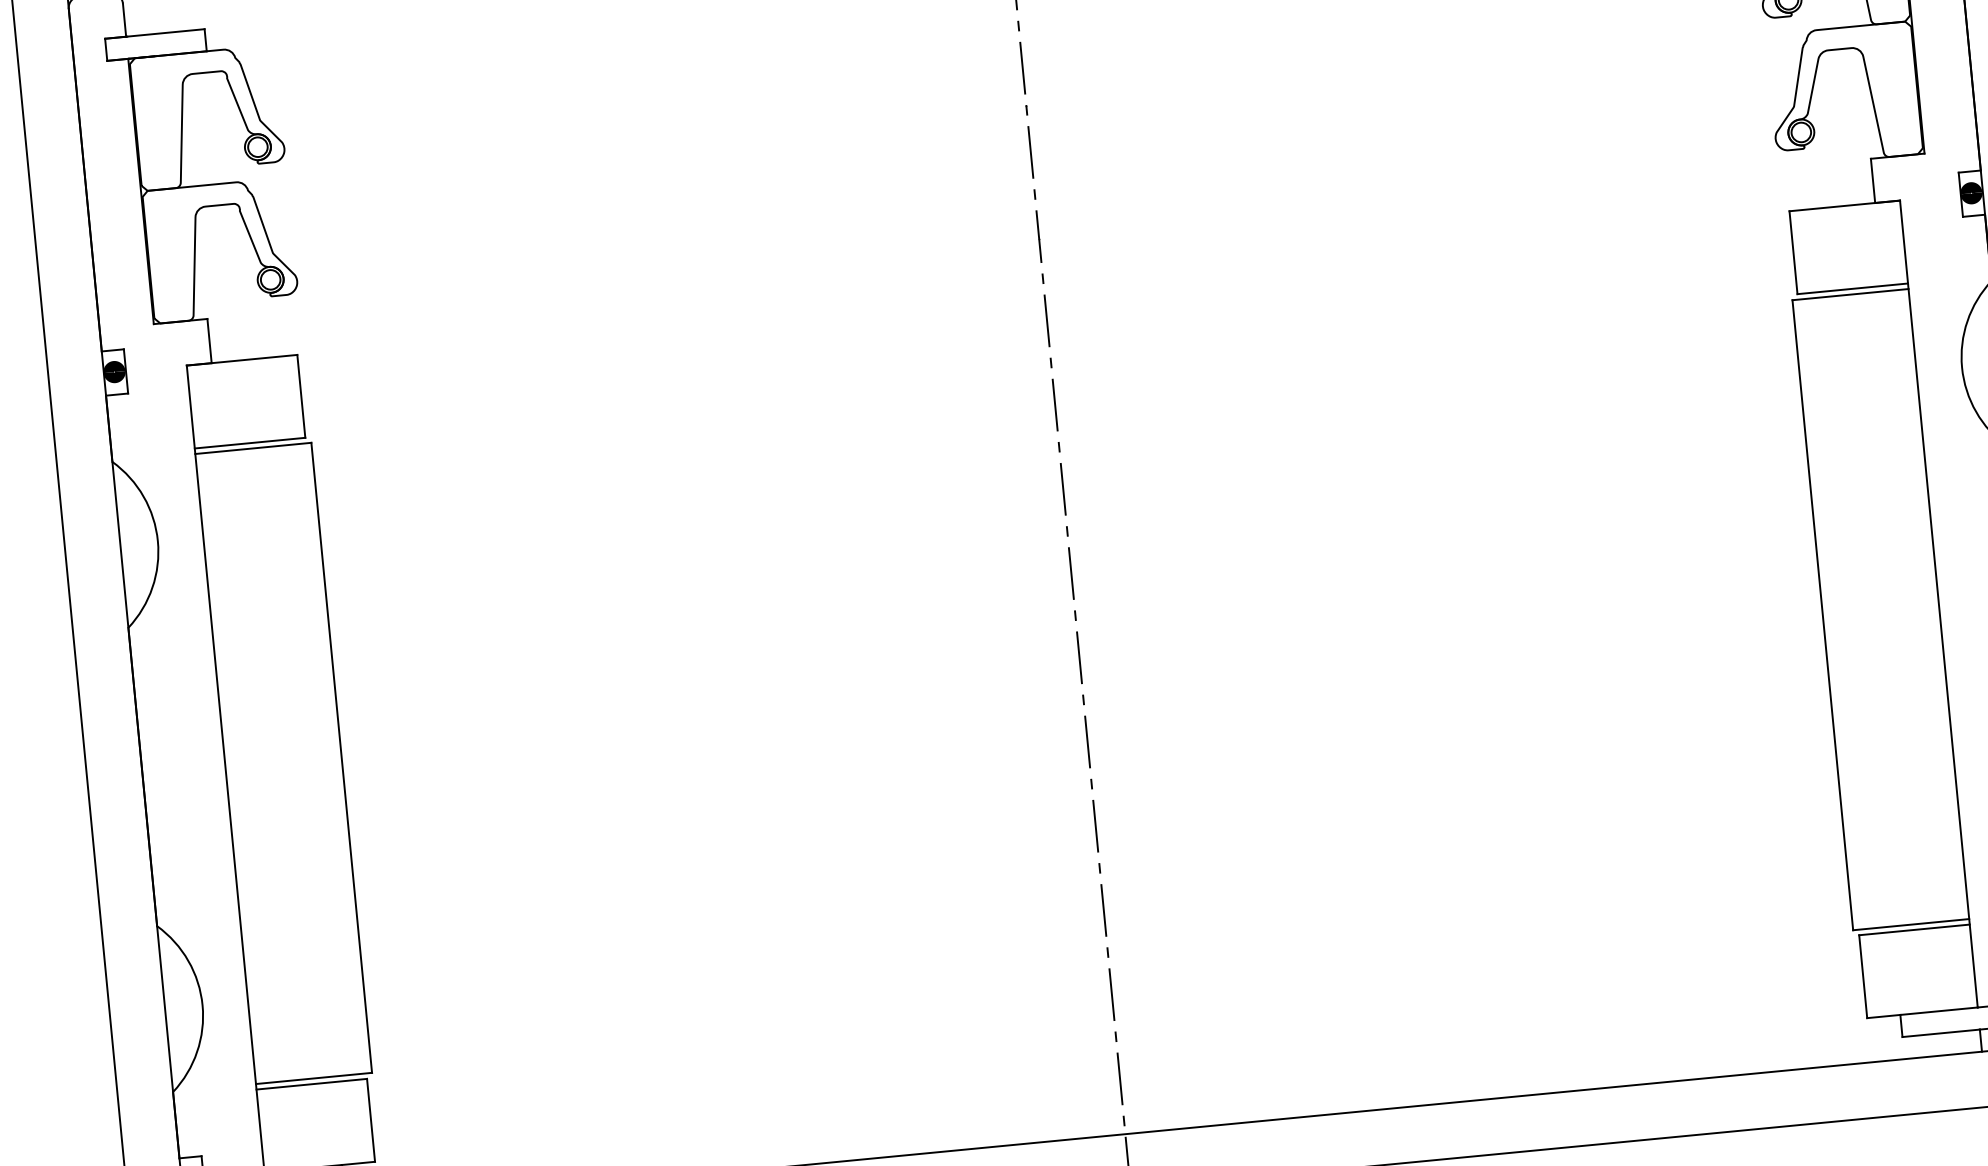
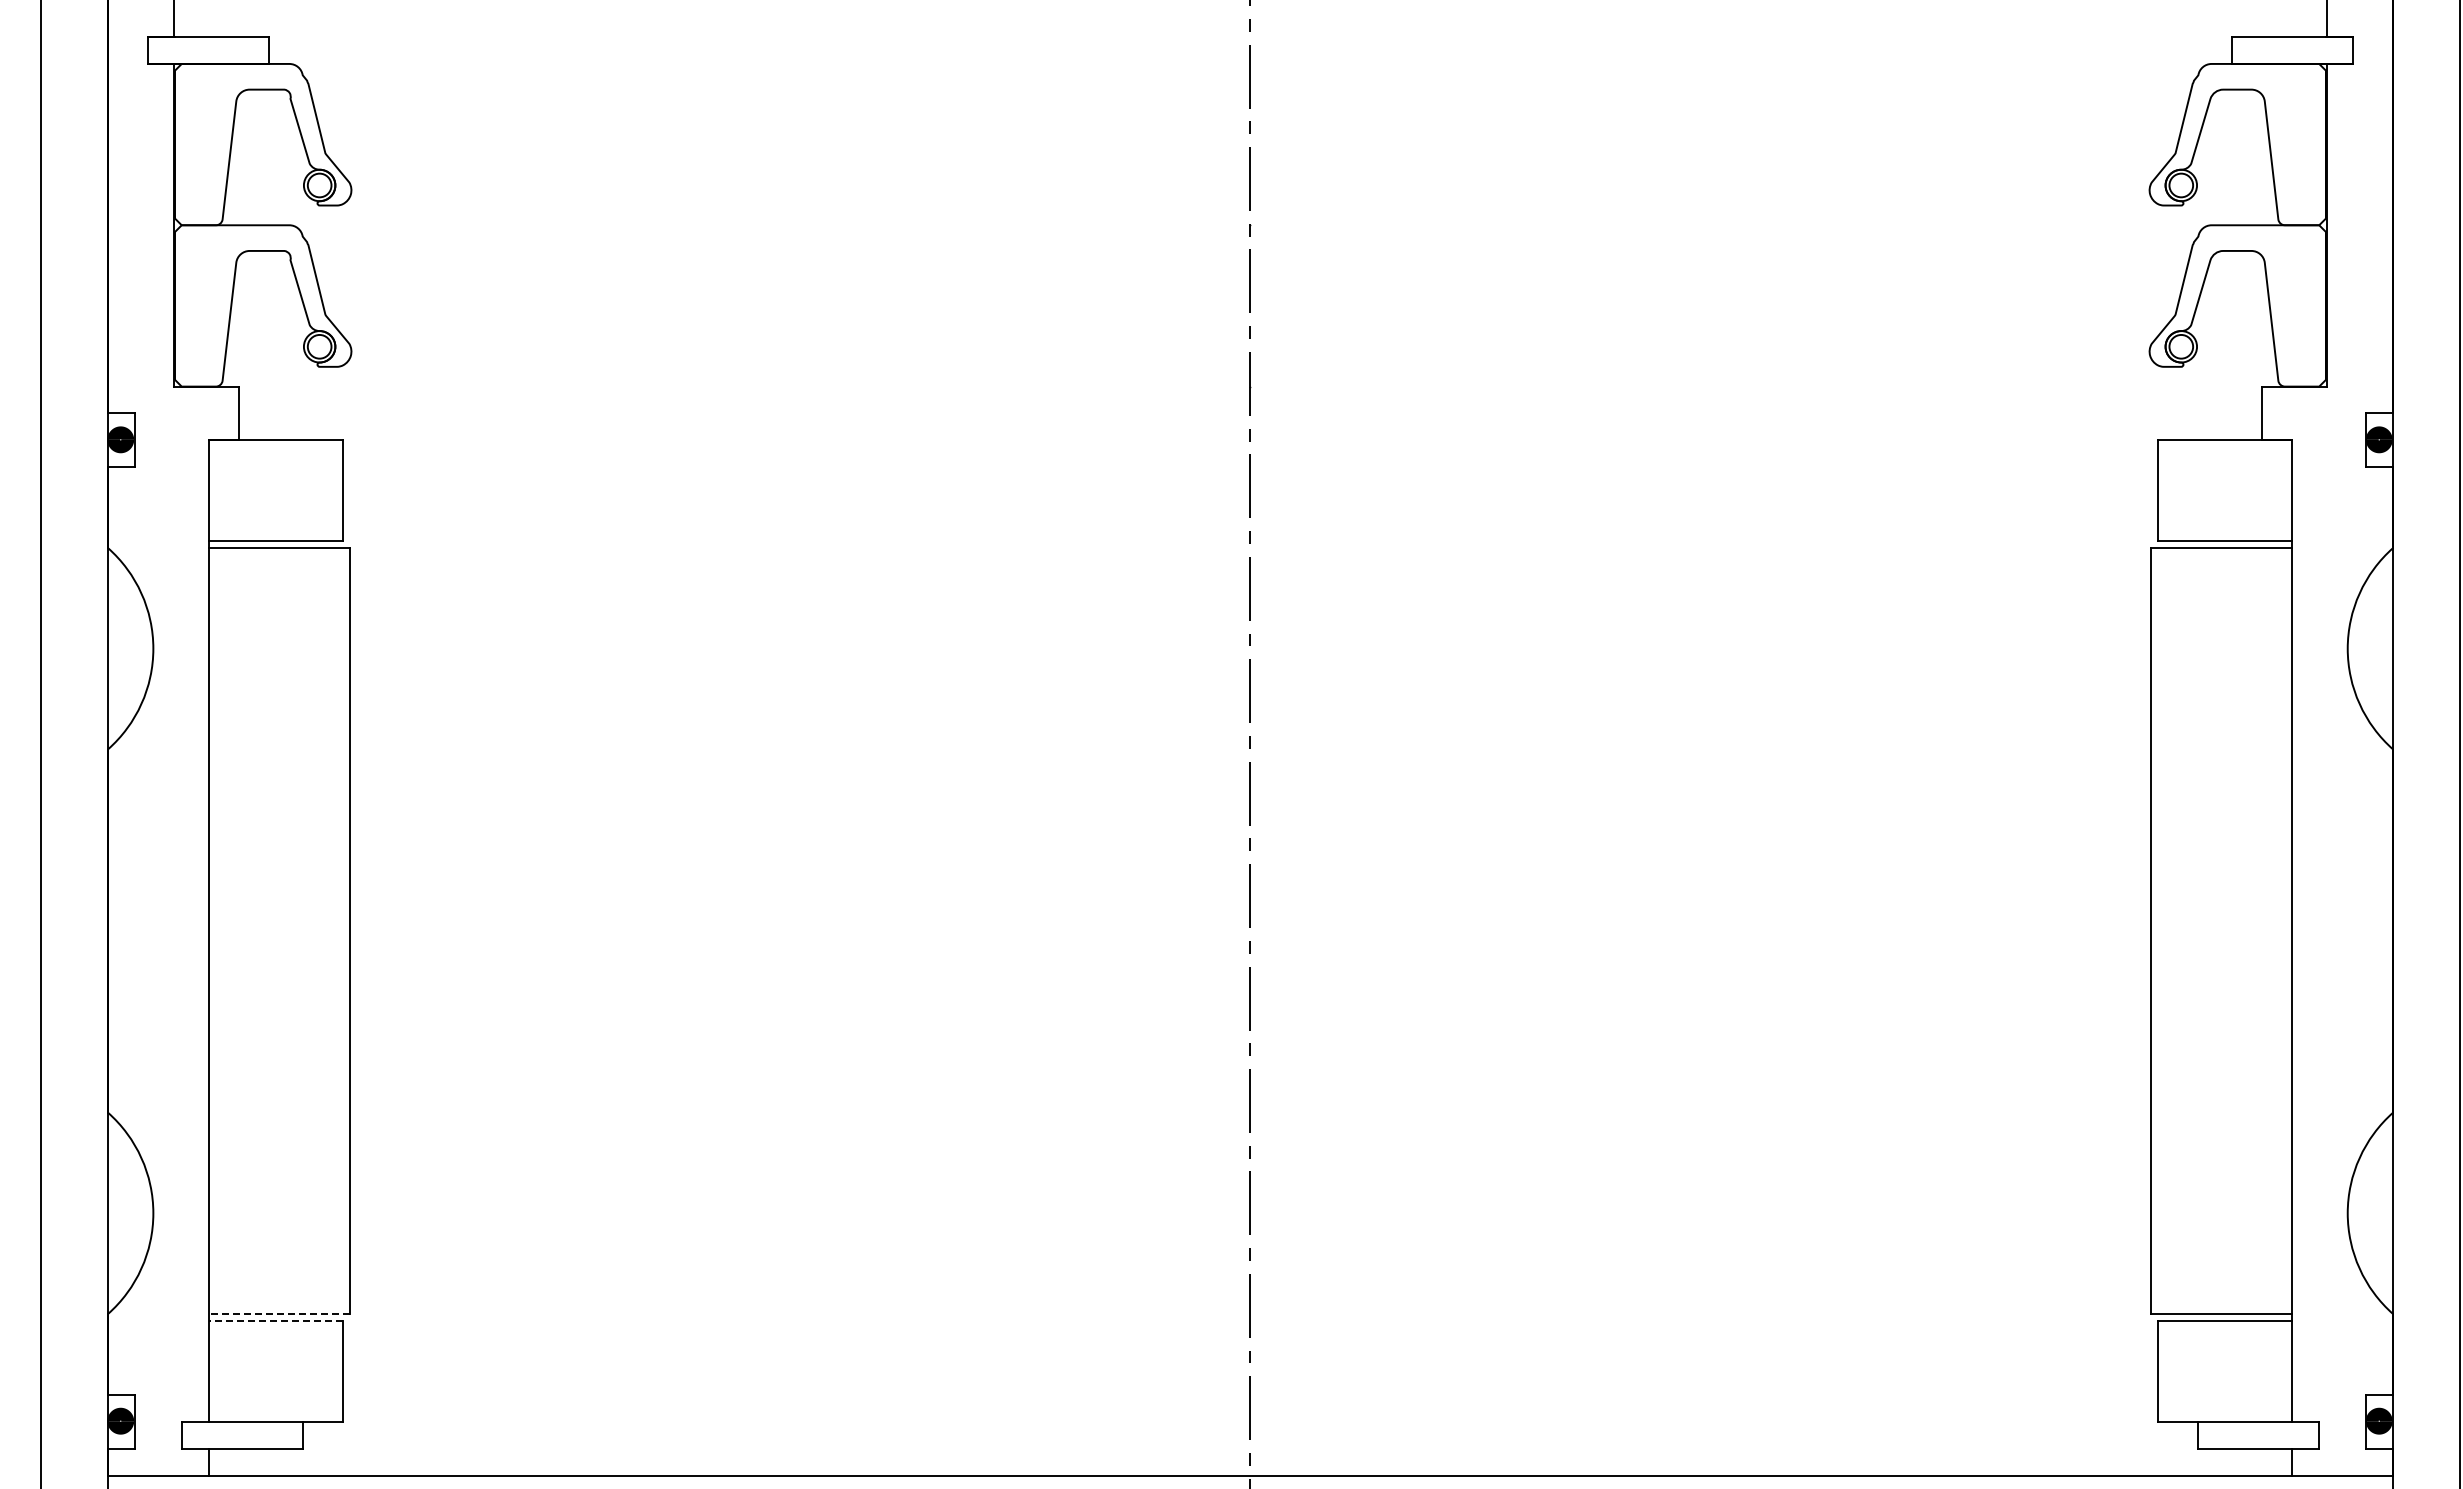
line: (314, 1078) -> (279, 1314), solid -> dashed
line: (311, 1083) -> (275, 1320), solid -> dashed

